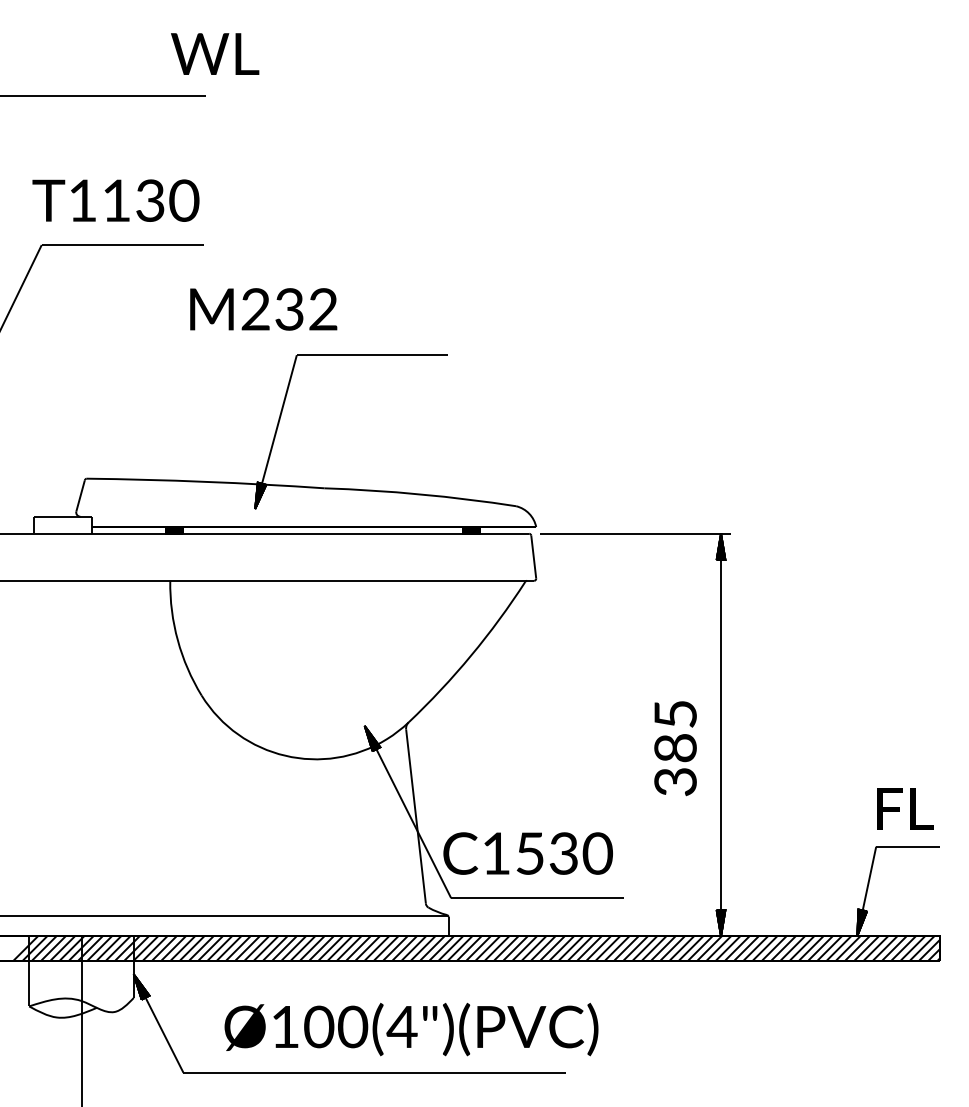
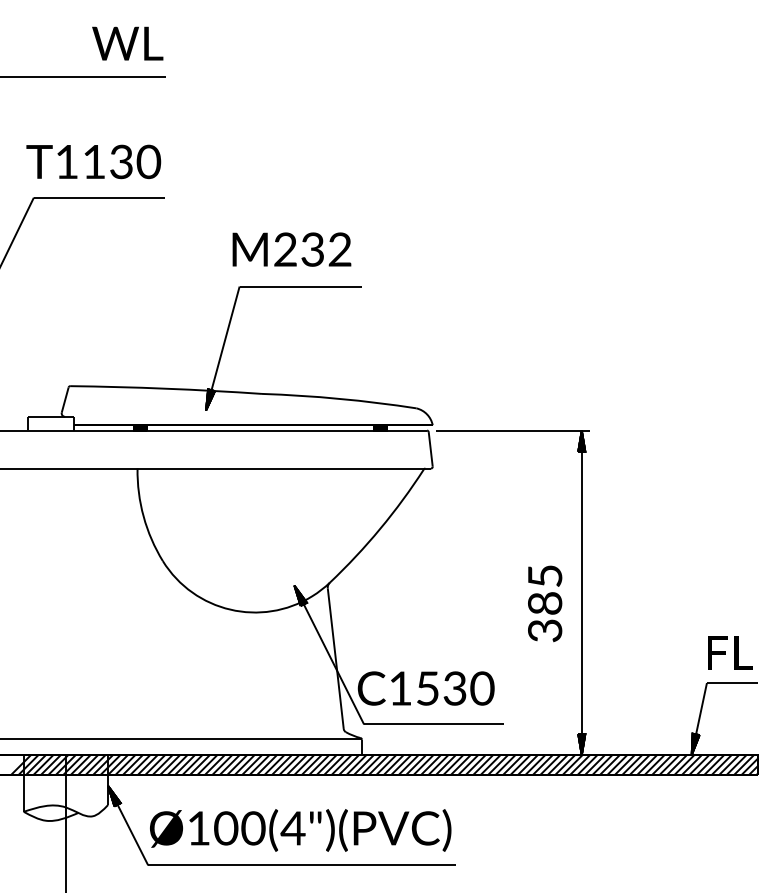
text: (215, 53) -> (128, 43), moved
text: (263, 309) -> (291, 249), moved
text: (411, 1029) -> (300, 830), moved

